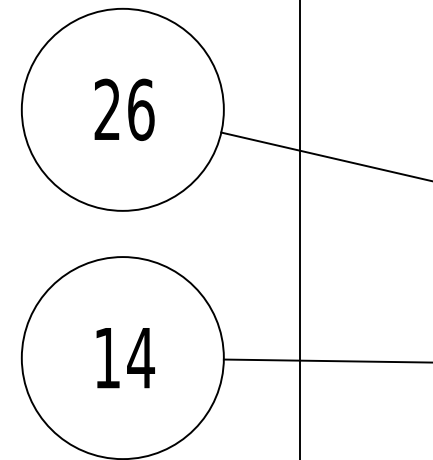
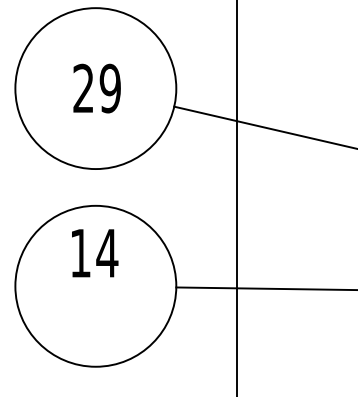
text: (141, 109) -> (110, 88), 26 -> 29
text: (126, 358) -> (95, 253), moved

